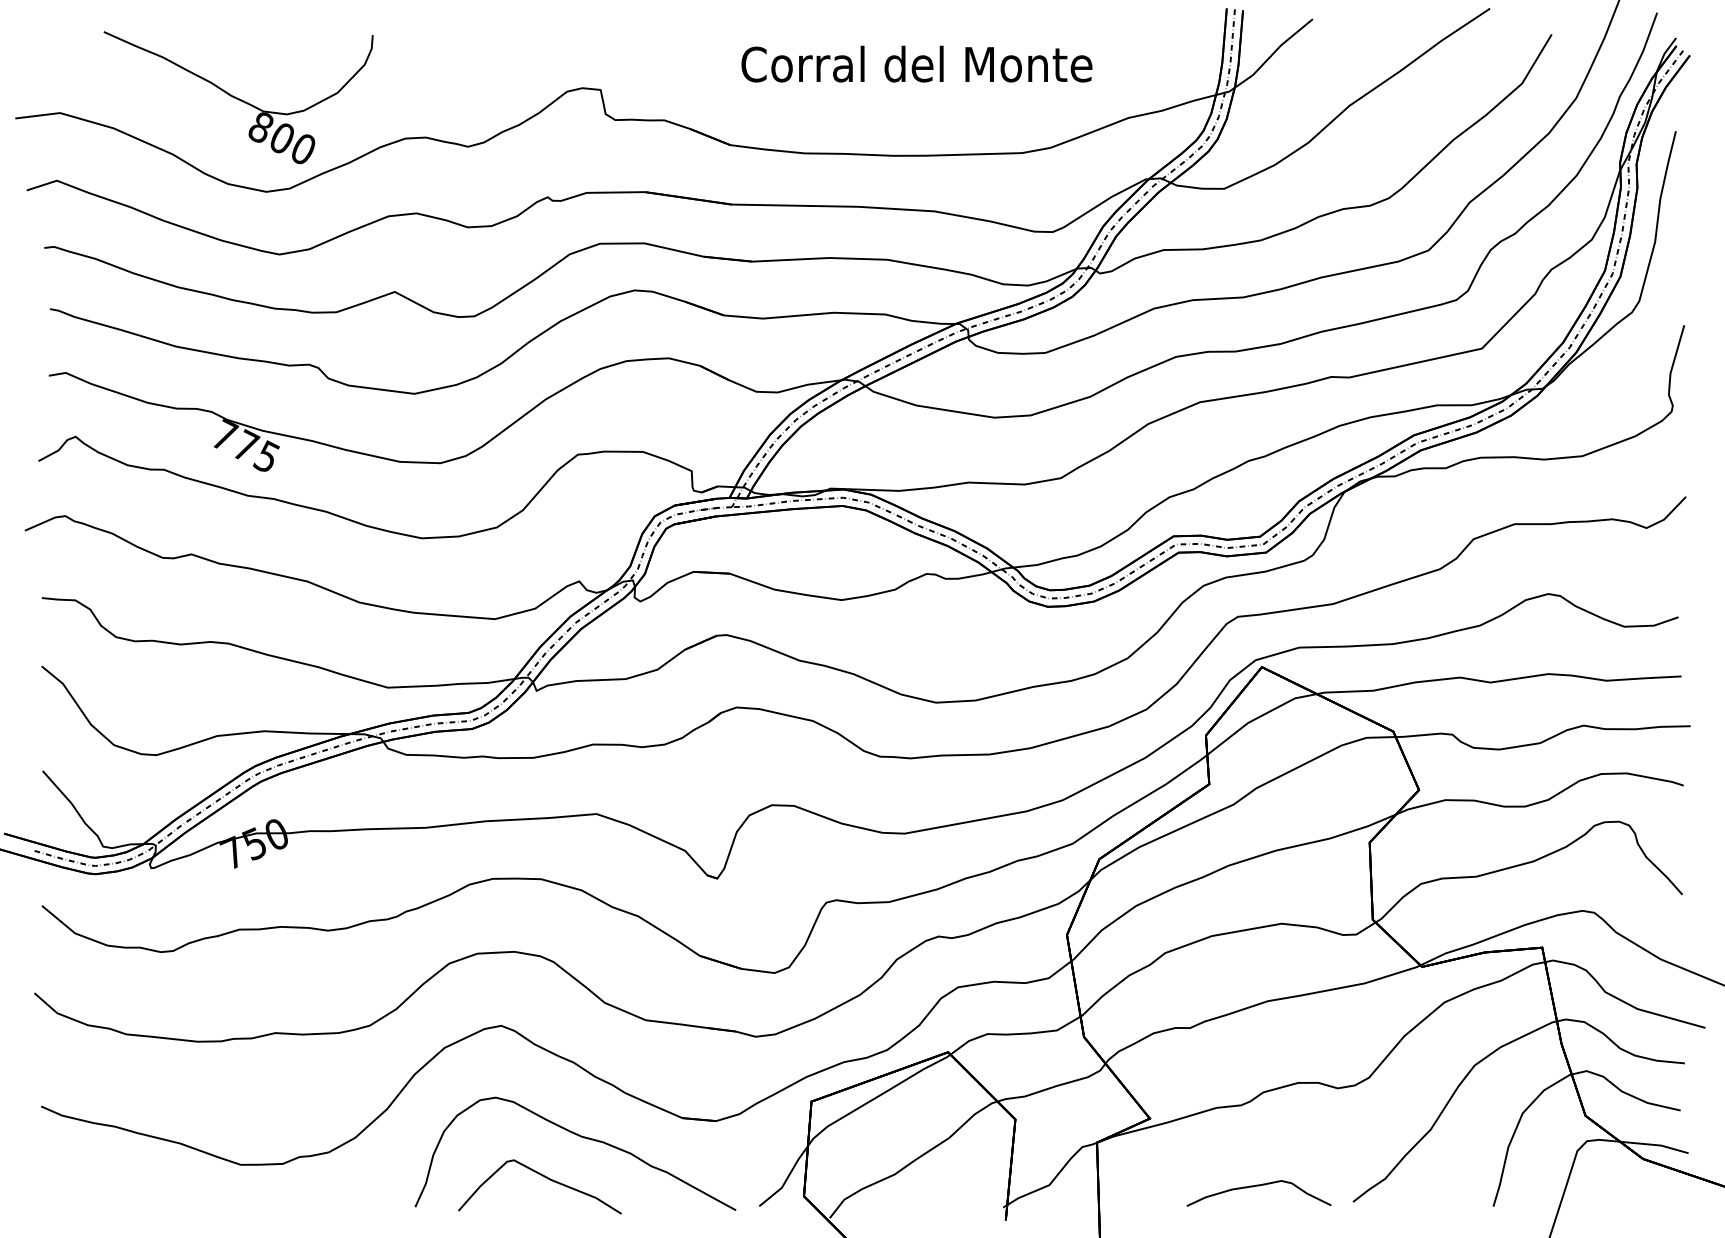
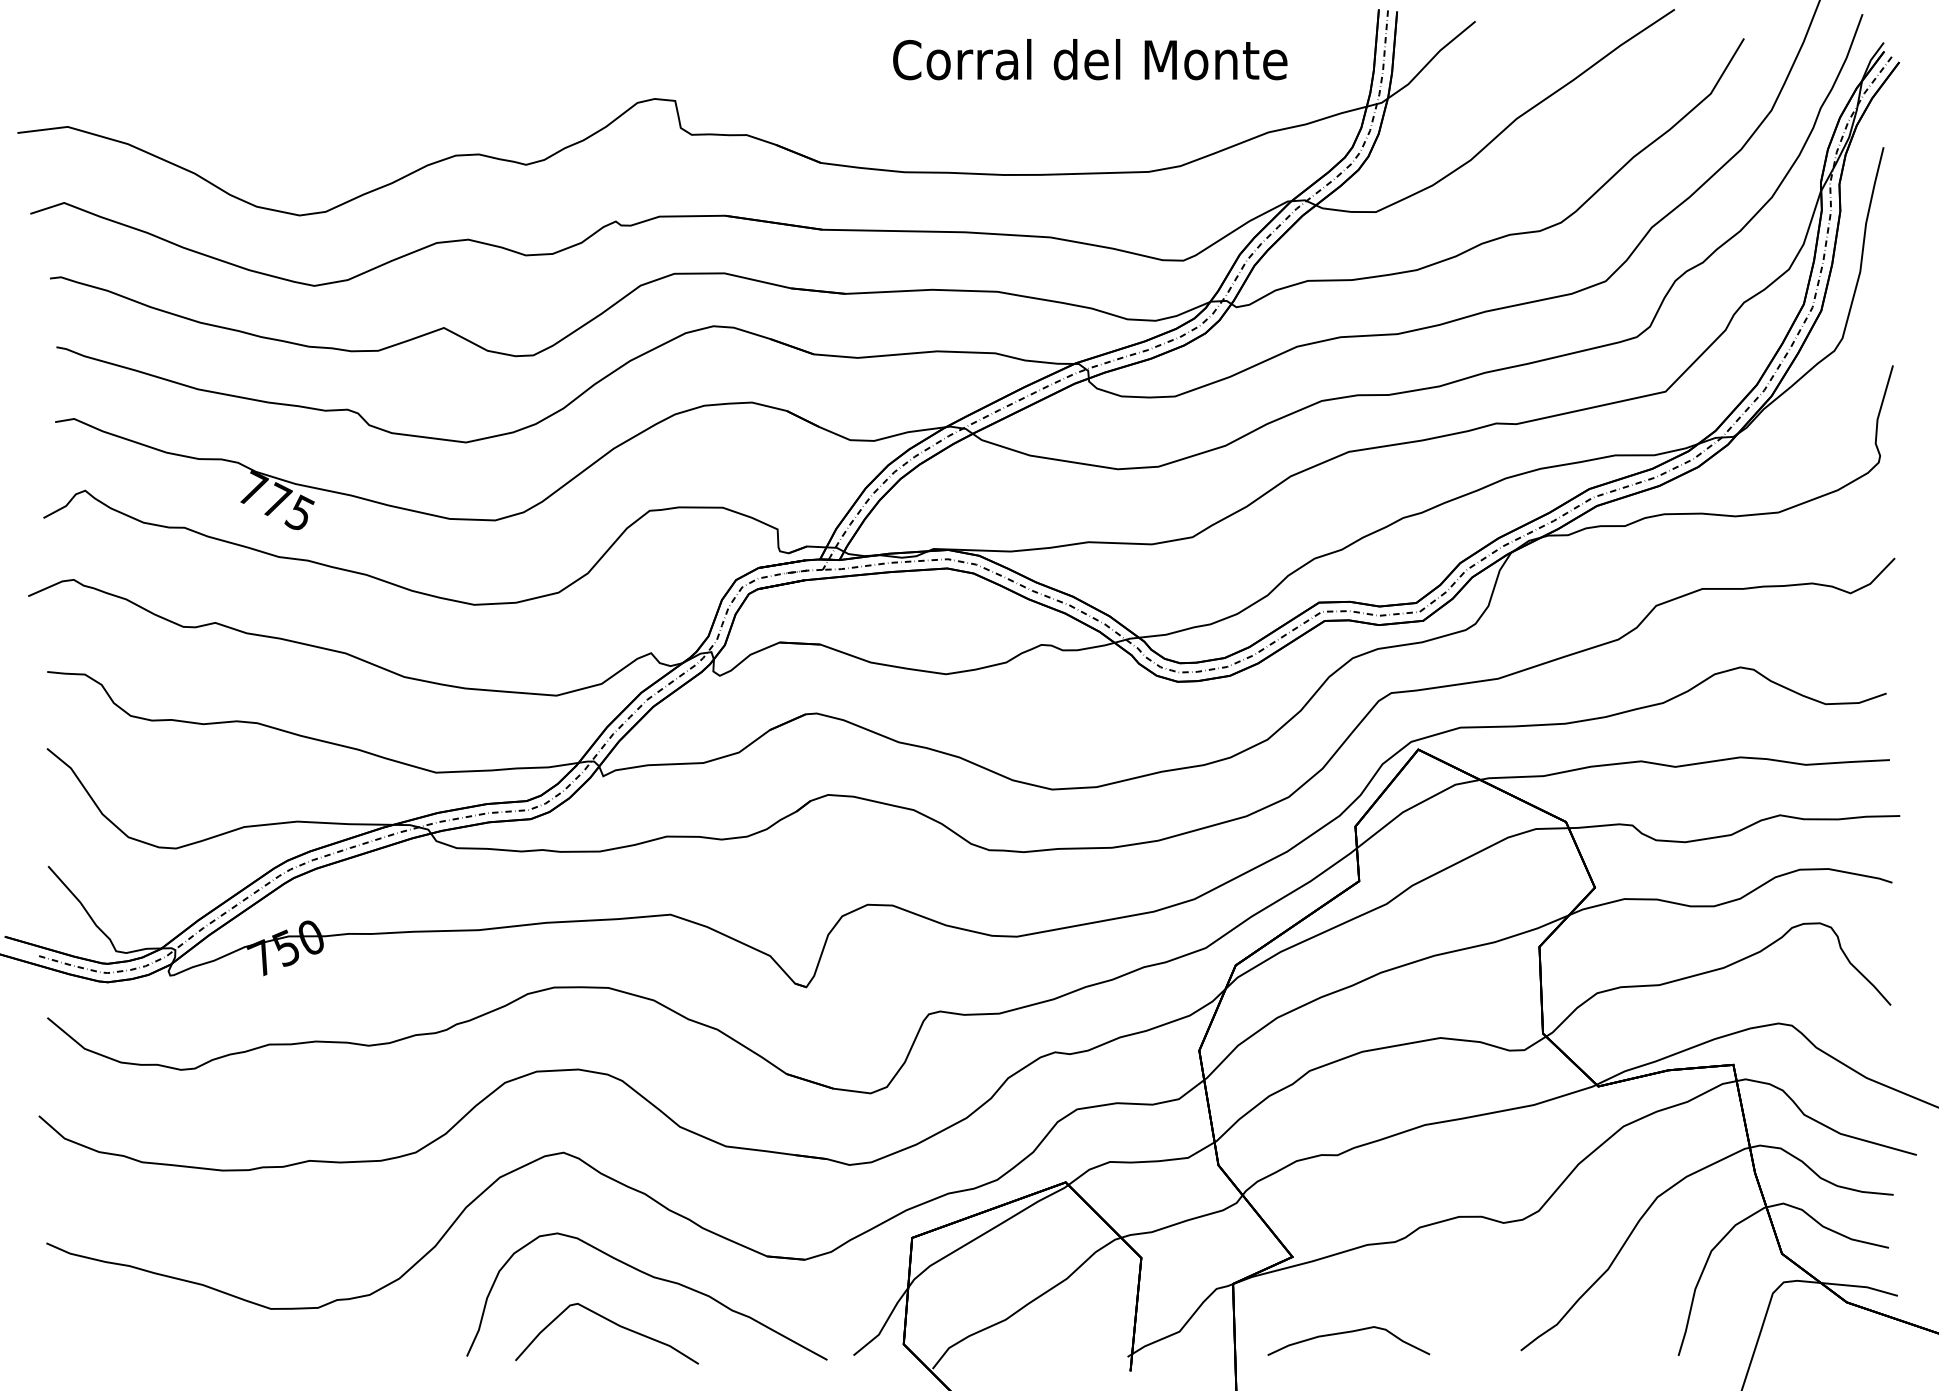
text: (916, 63) -> (1089, 58), moved
part: (238, 97) -> (268, 109), removed
curve: (1258, 1186) -> (1348, 1333), moved

